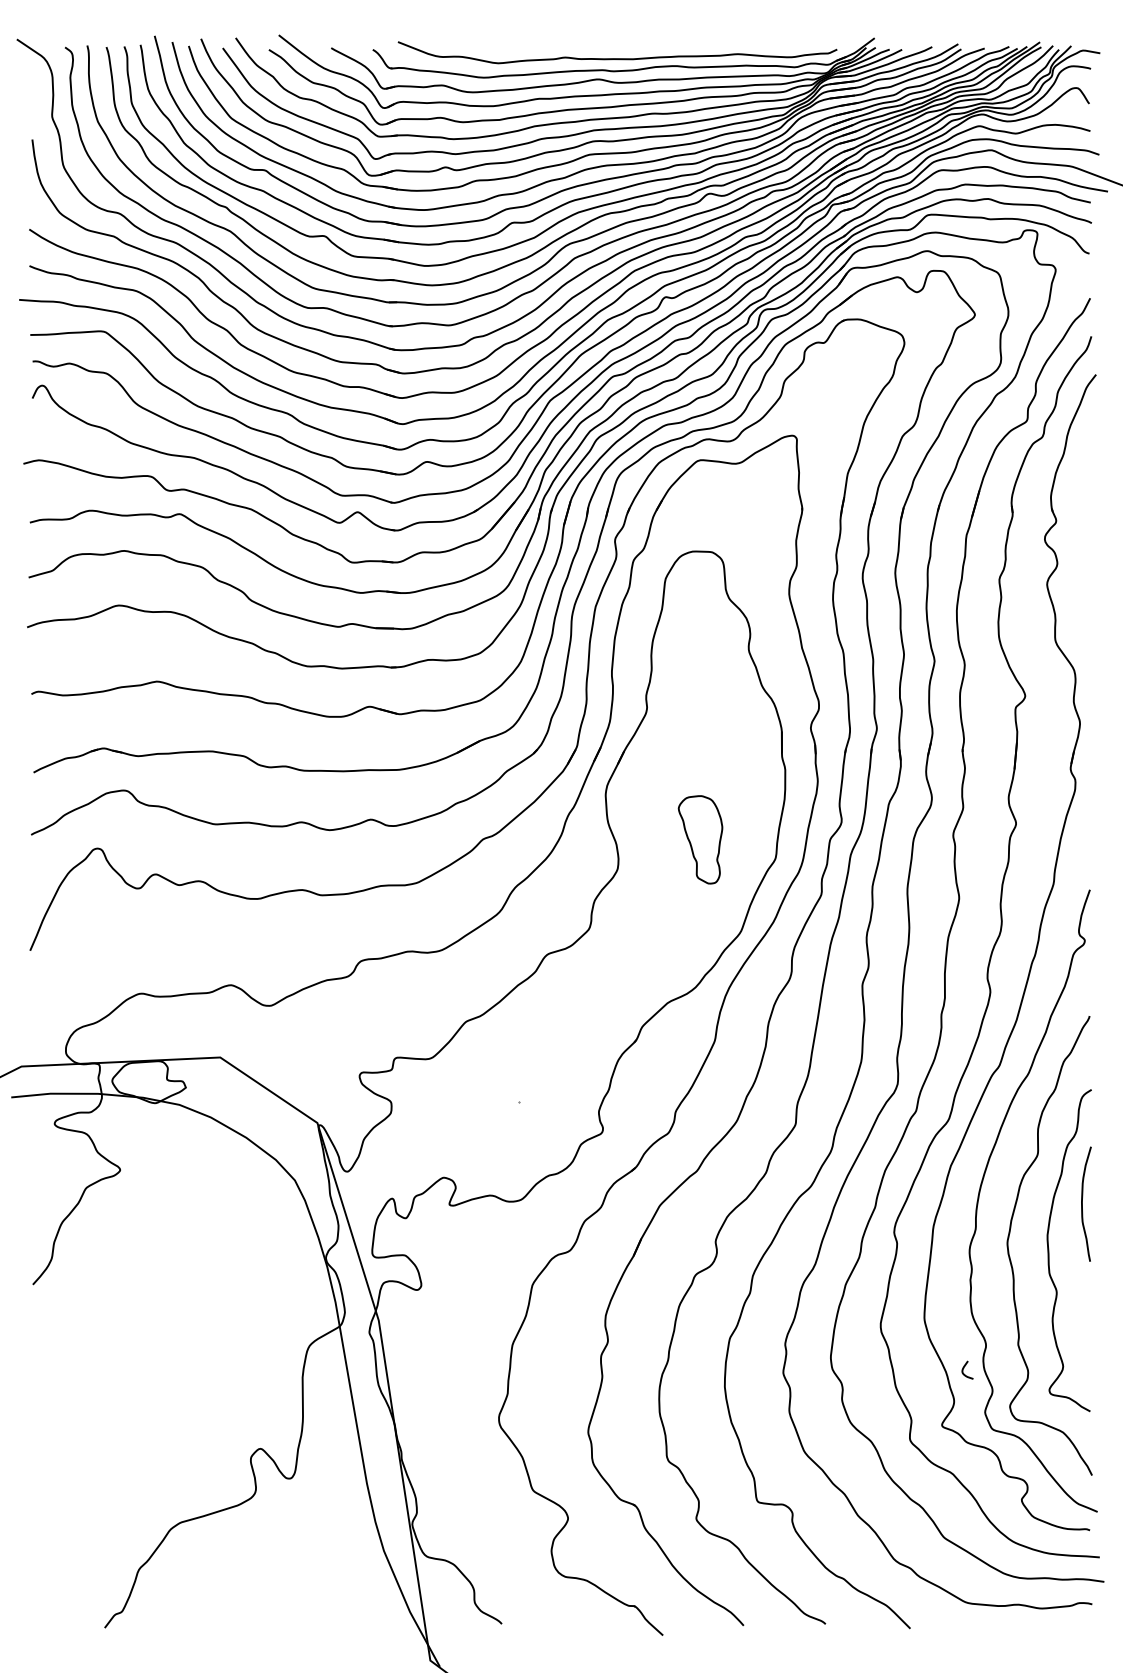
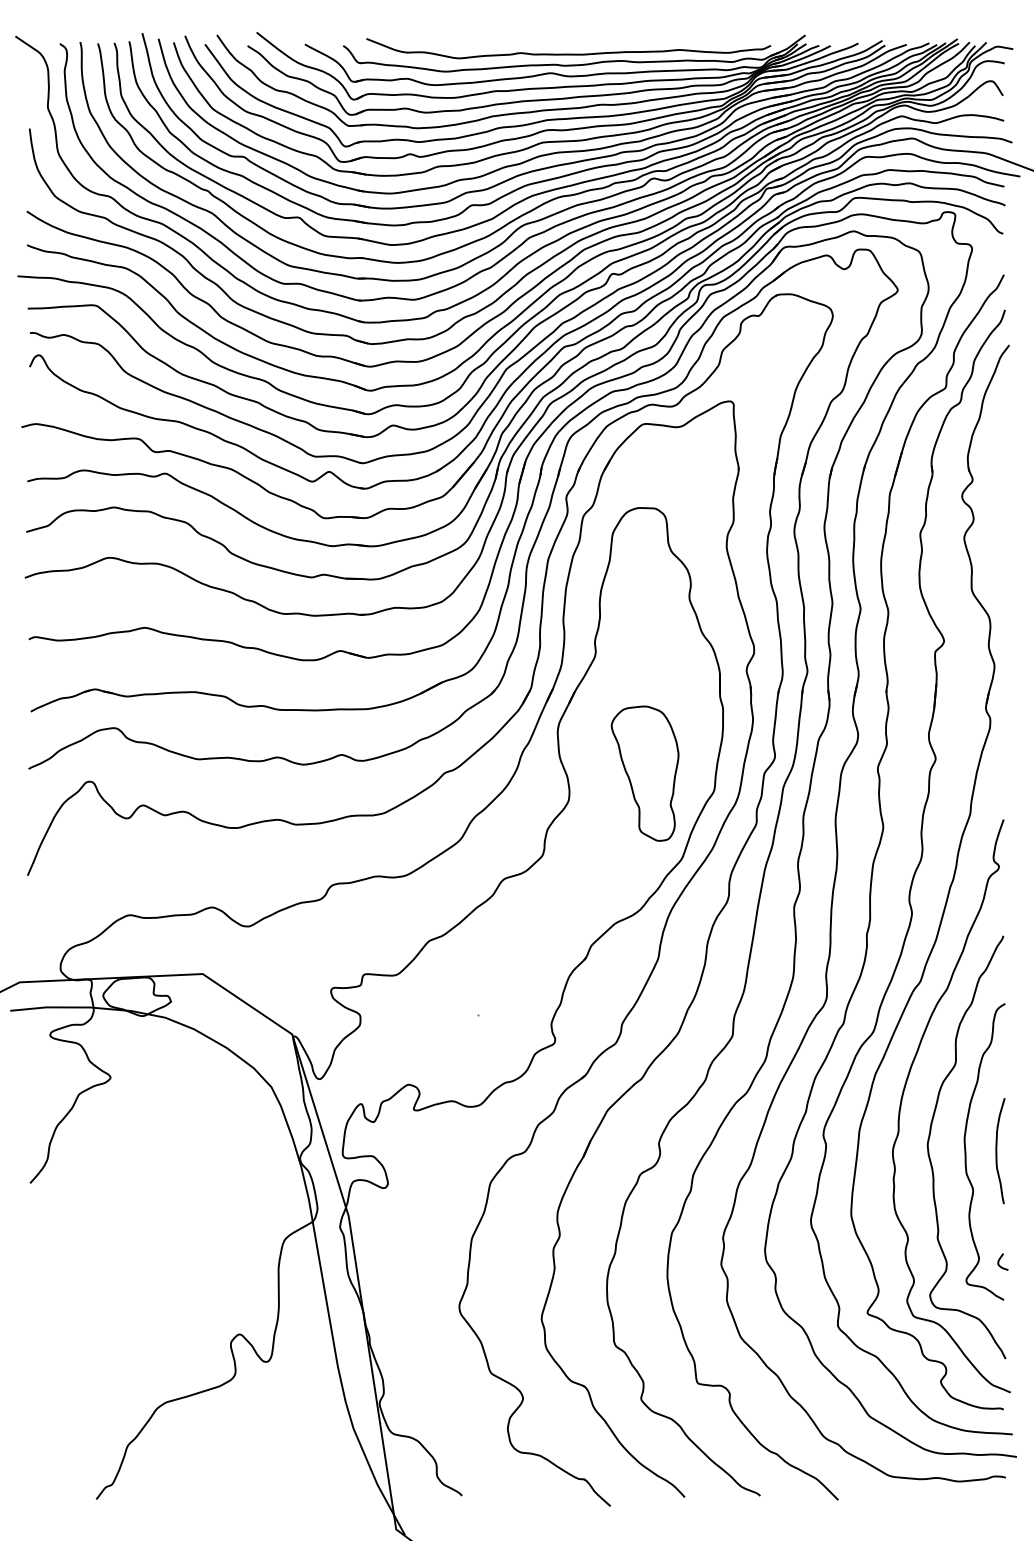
part: (699, 839) -> (644, 773), size x1.67
curve: (1083, 1204) -> (997, 1151), moved
curve: (964, 1367) -> (1000, 1259), moved

